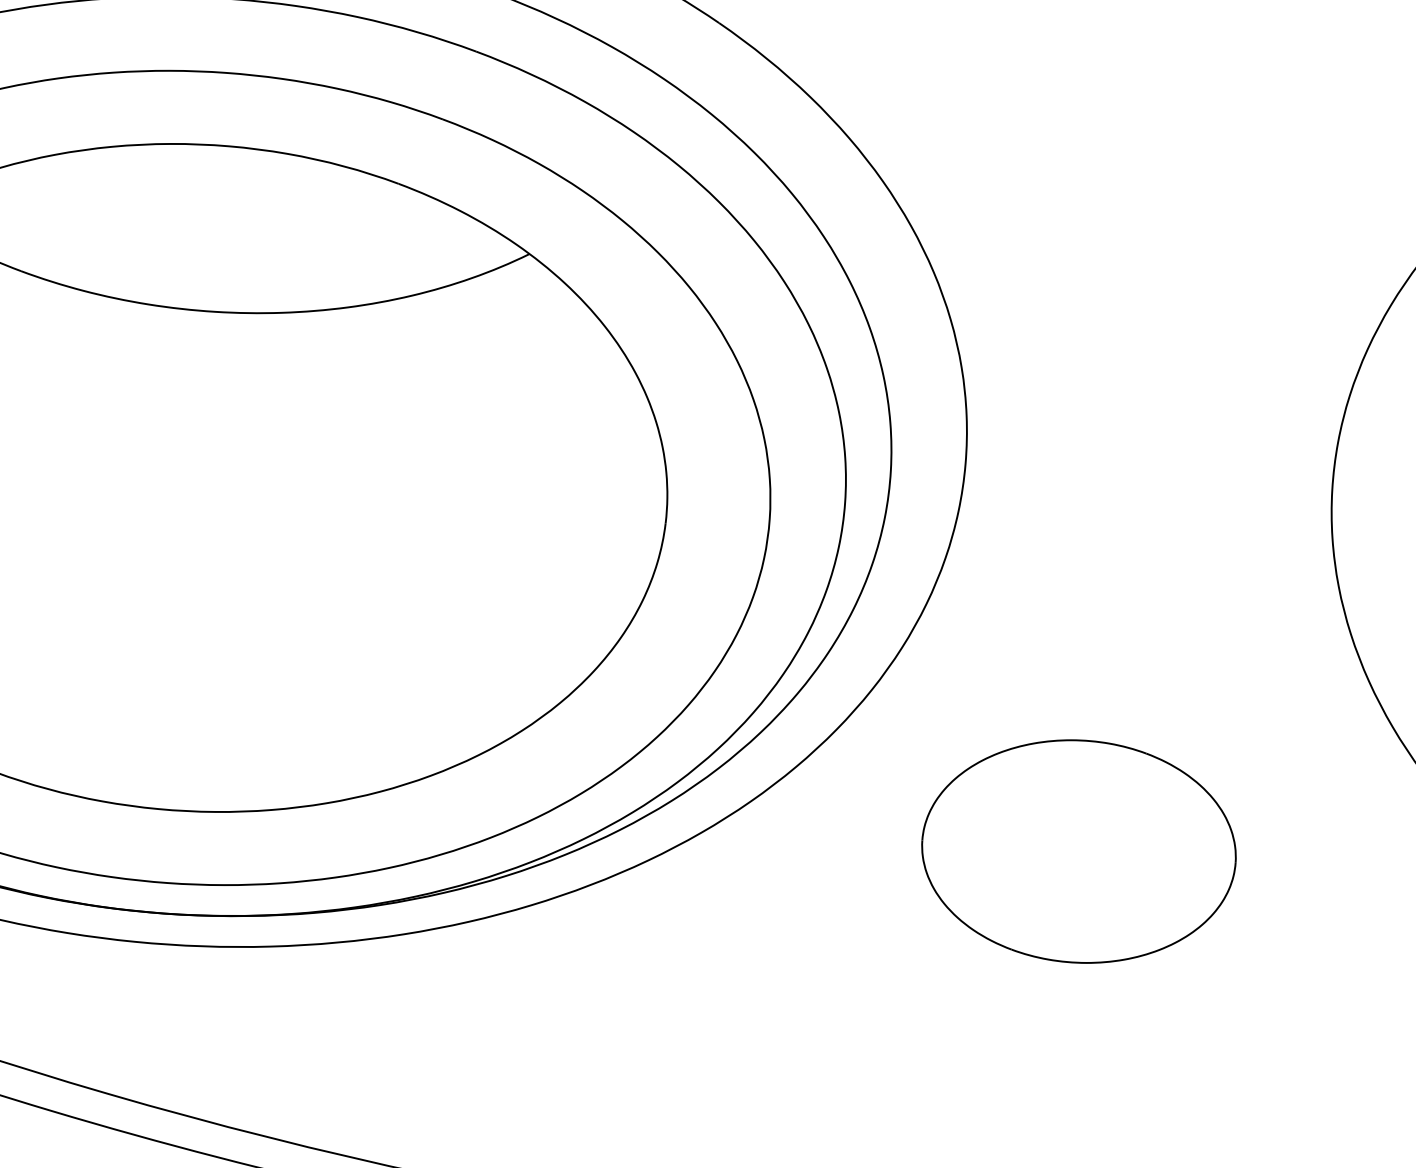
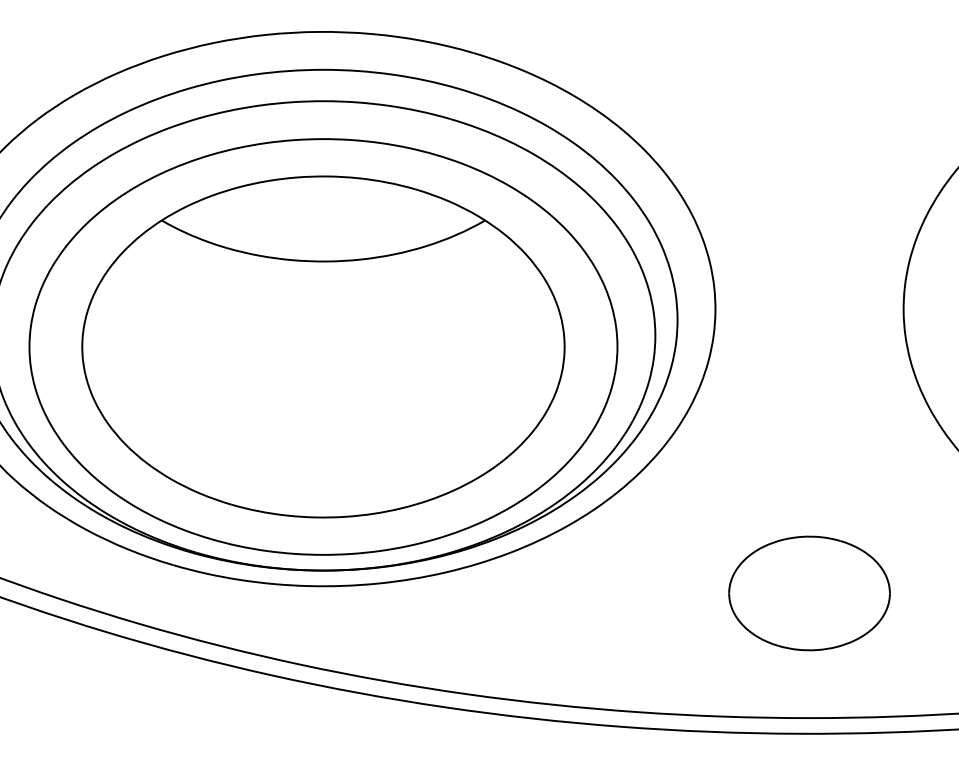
part: (1078, 851) -> (809, 593), moved

